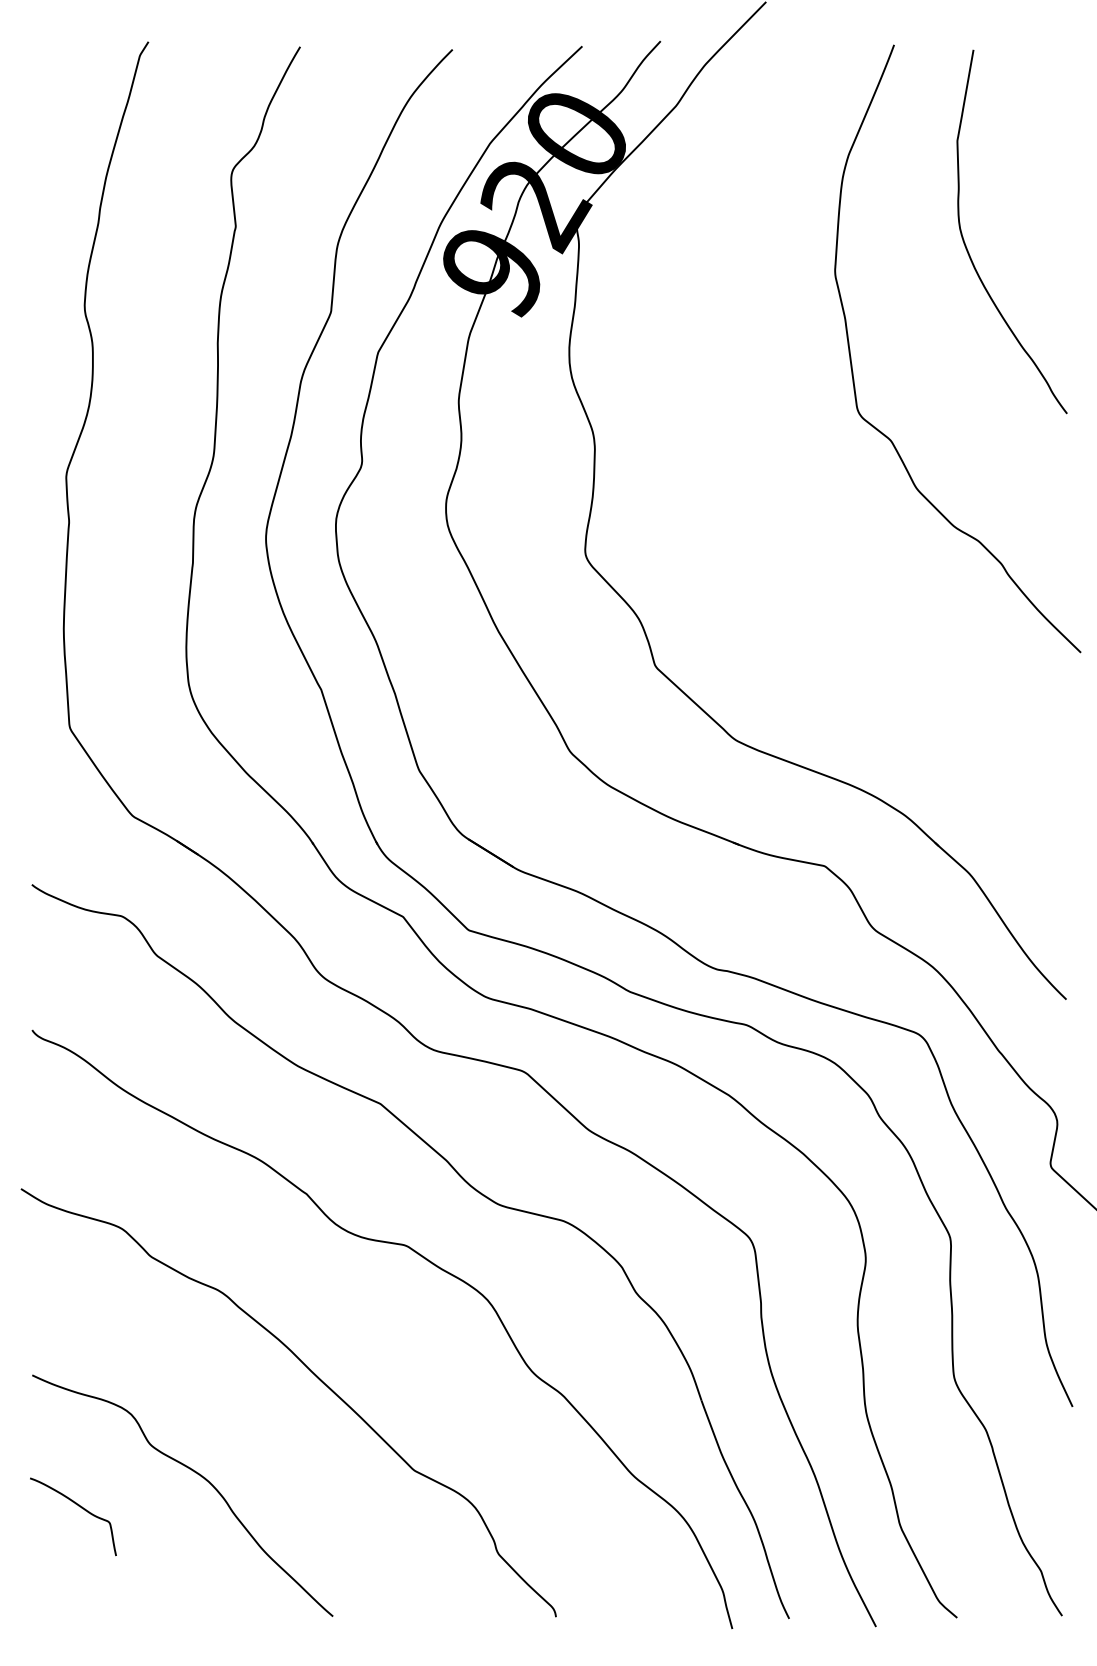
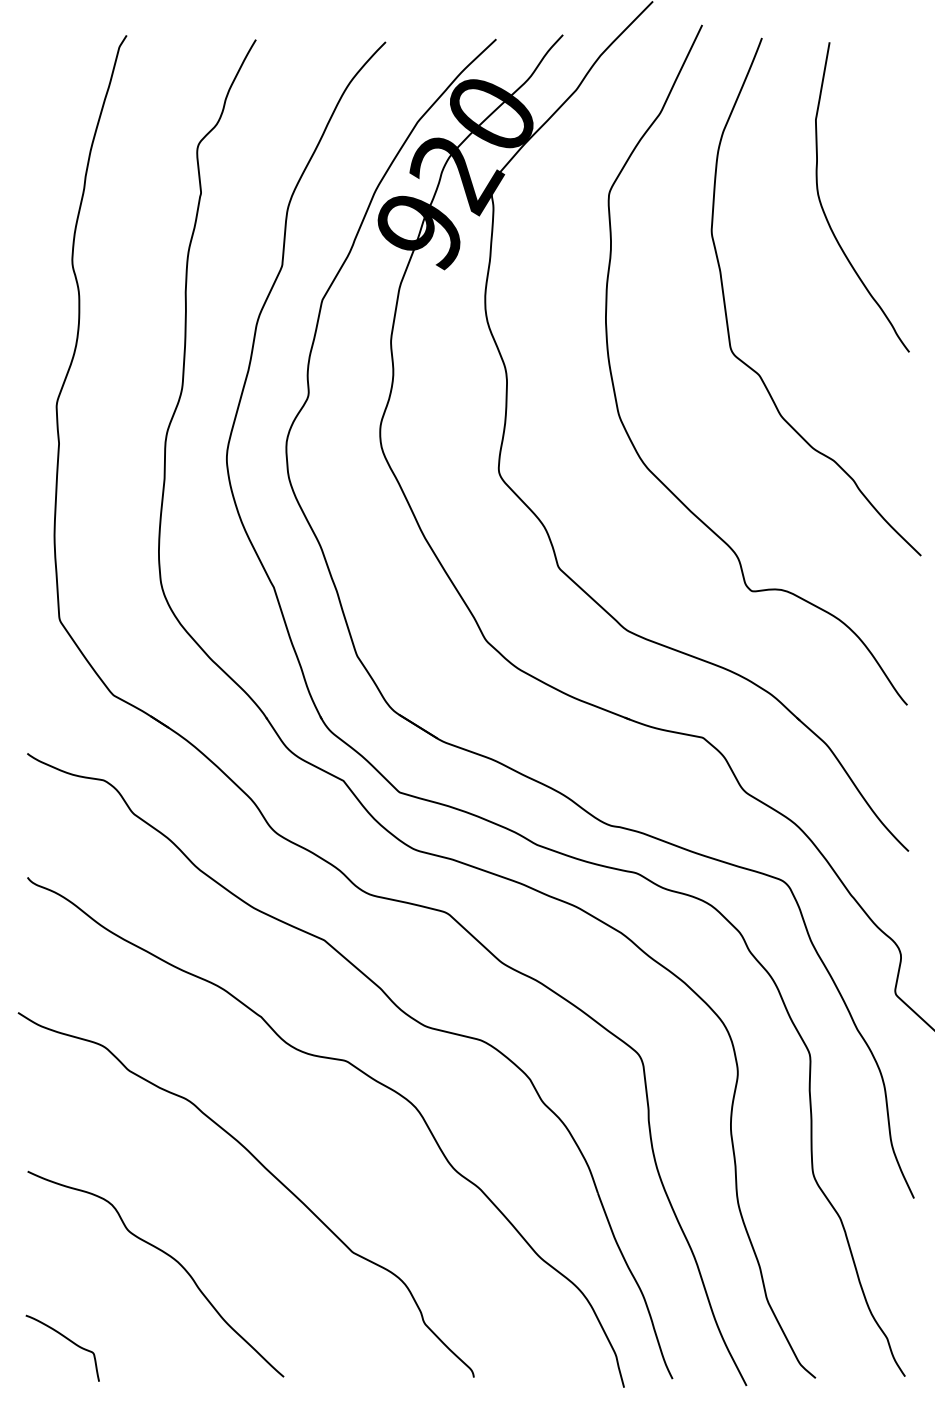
curve: (722, 461) -> (615, 392), added
curve: (78, 1506) -> (67, 1339), moved

